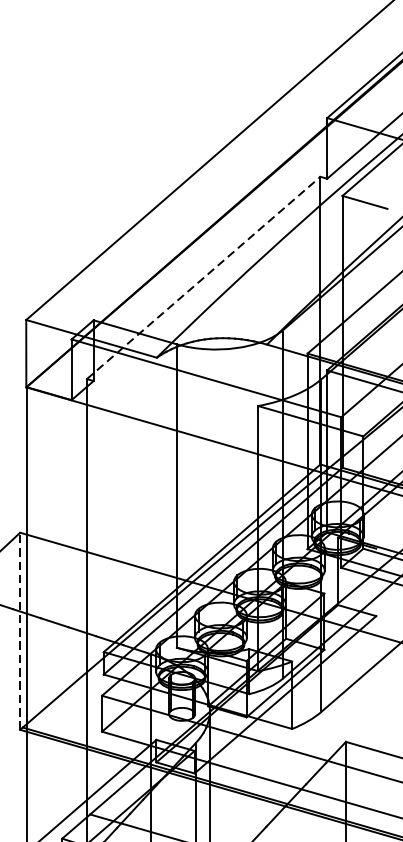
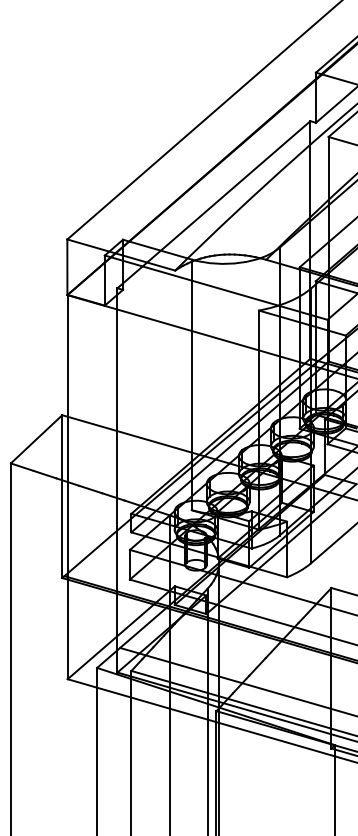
line: (203, 277) -> (213, 204), dashed -> solid
line: (20, 631) -> (62, 496), dashed -> solid

